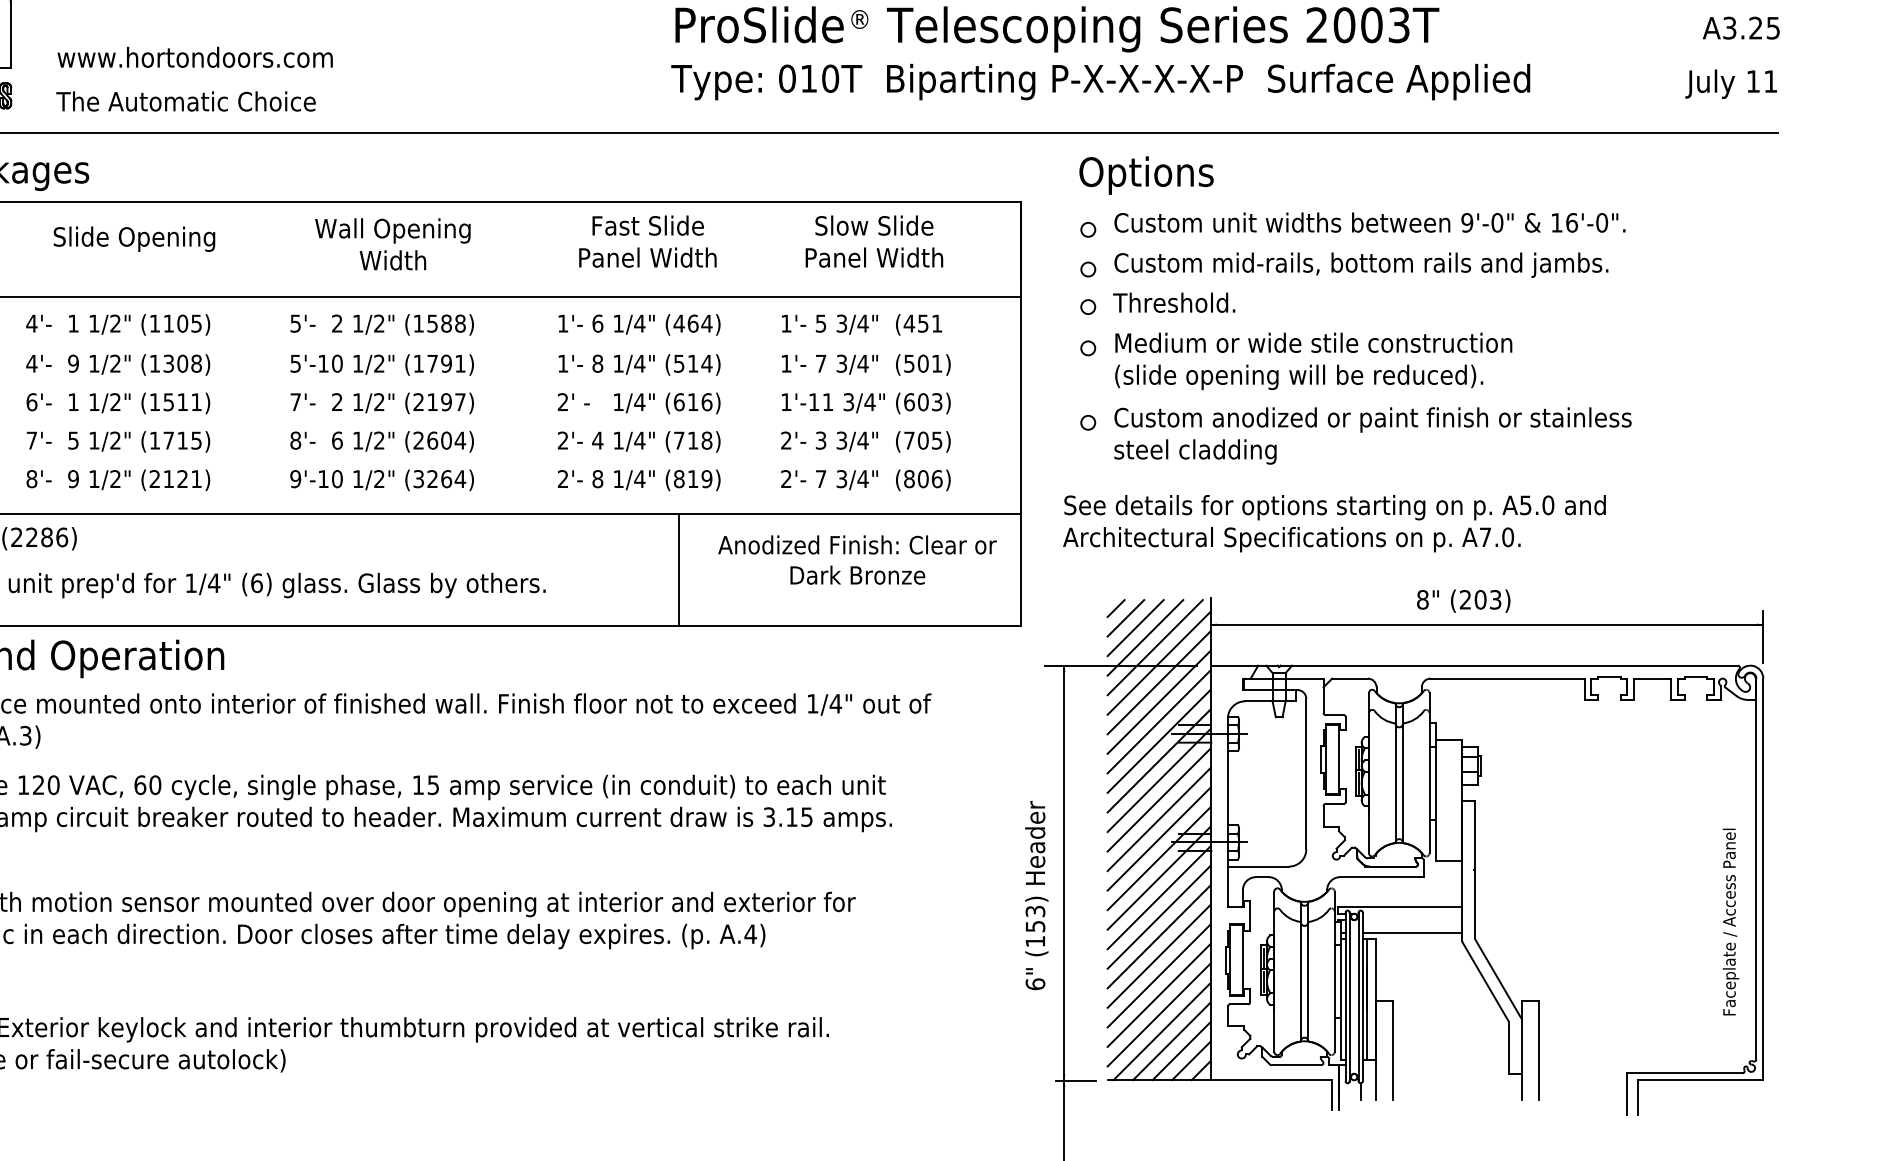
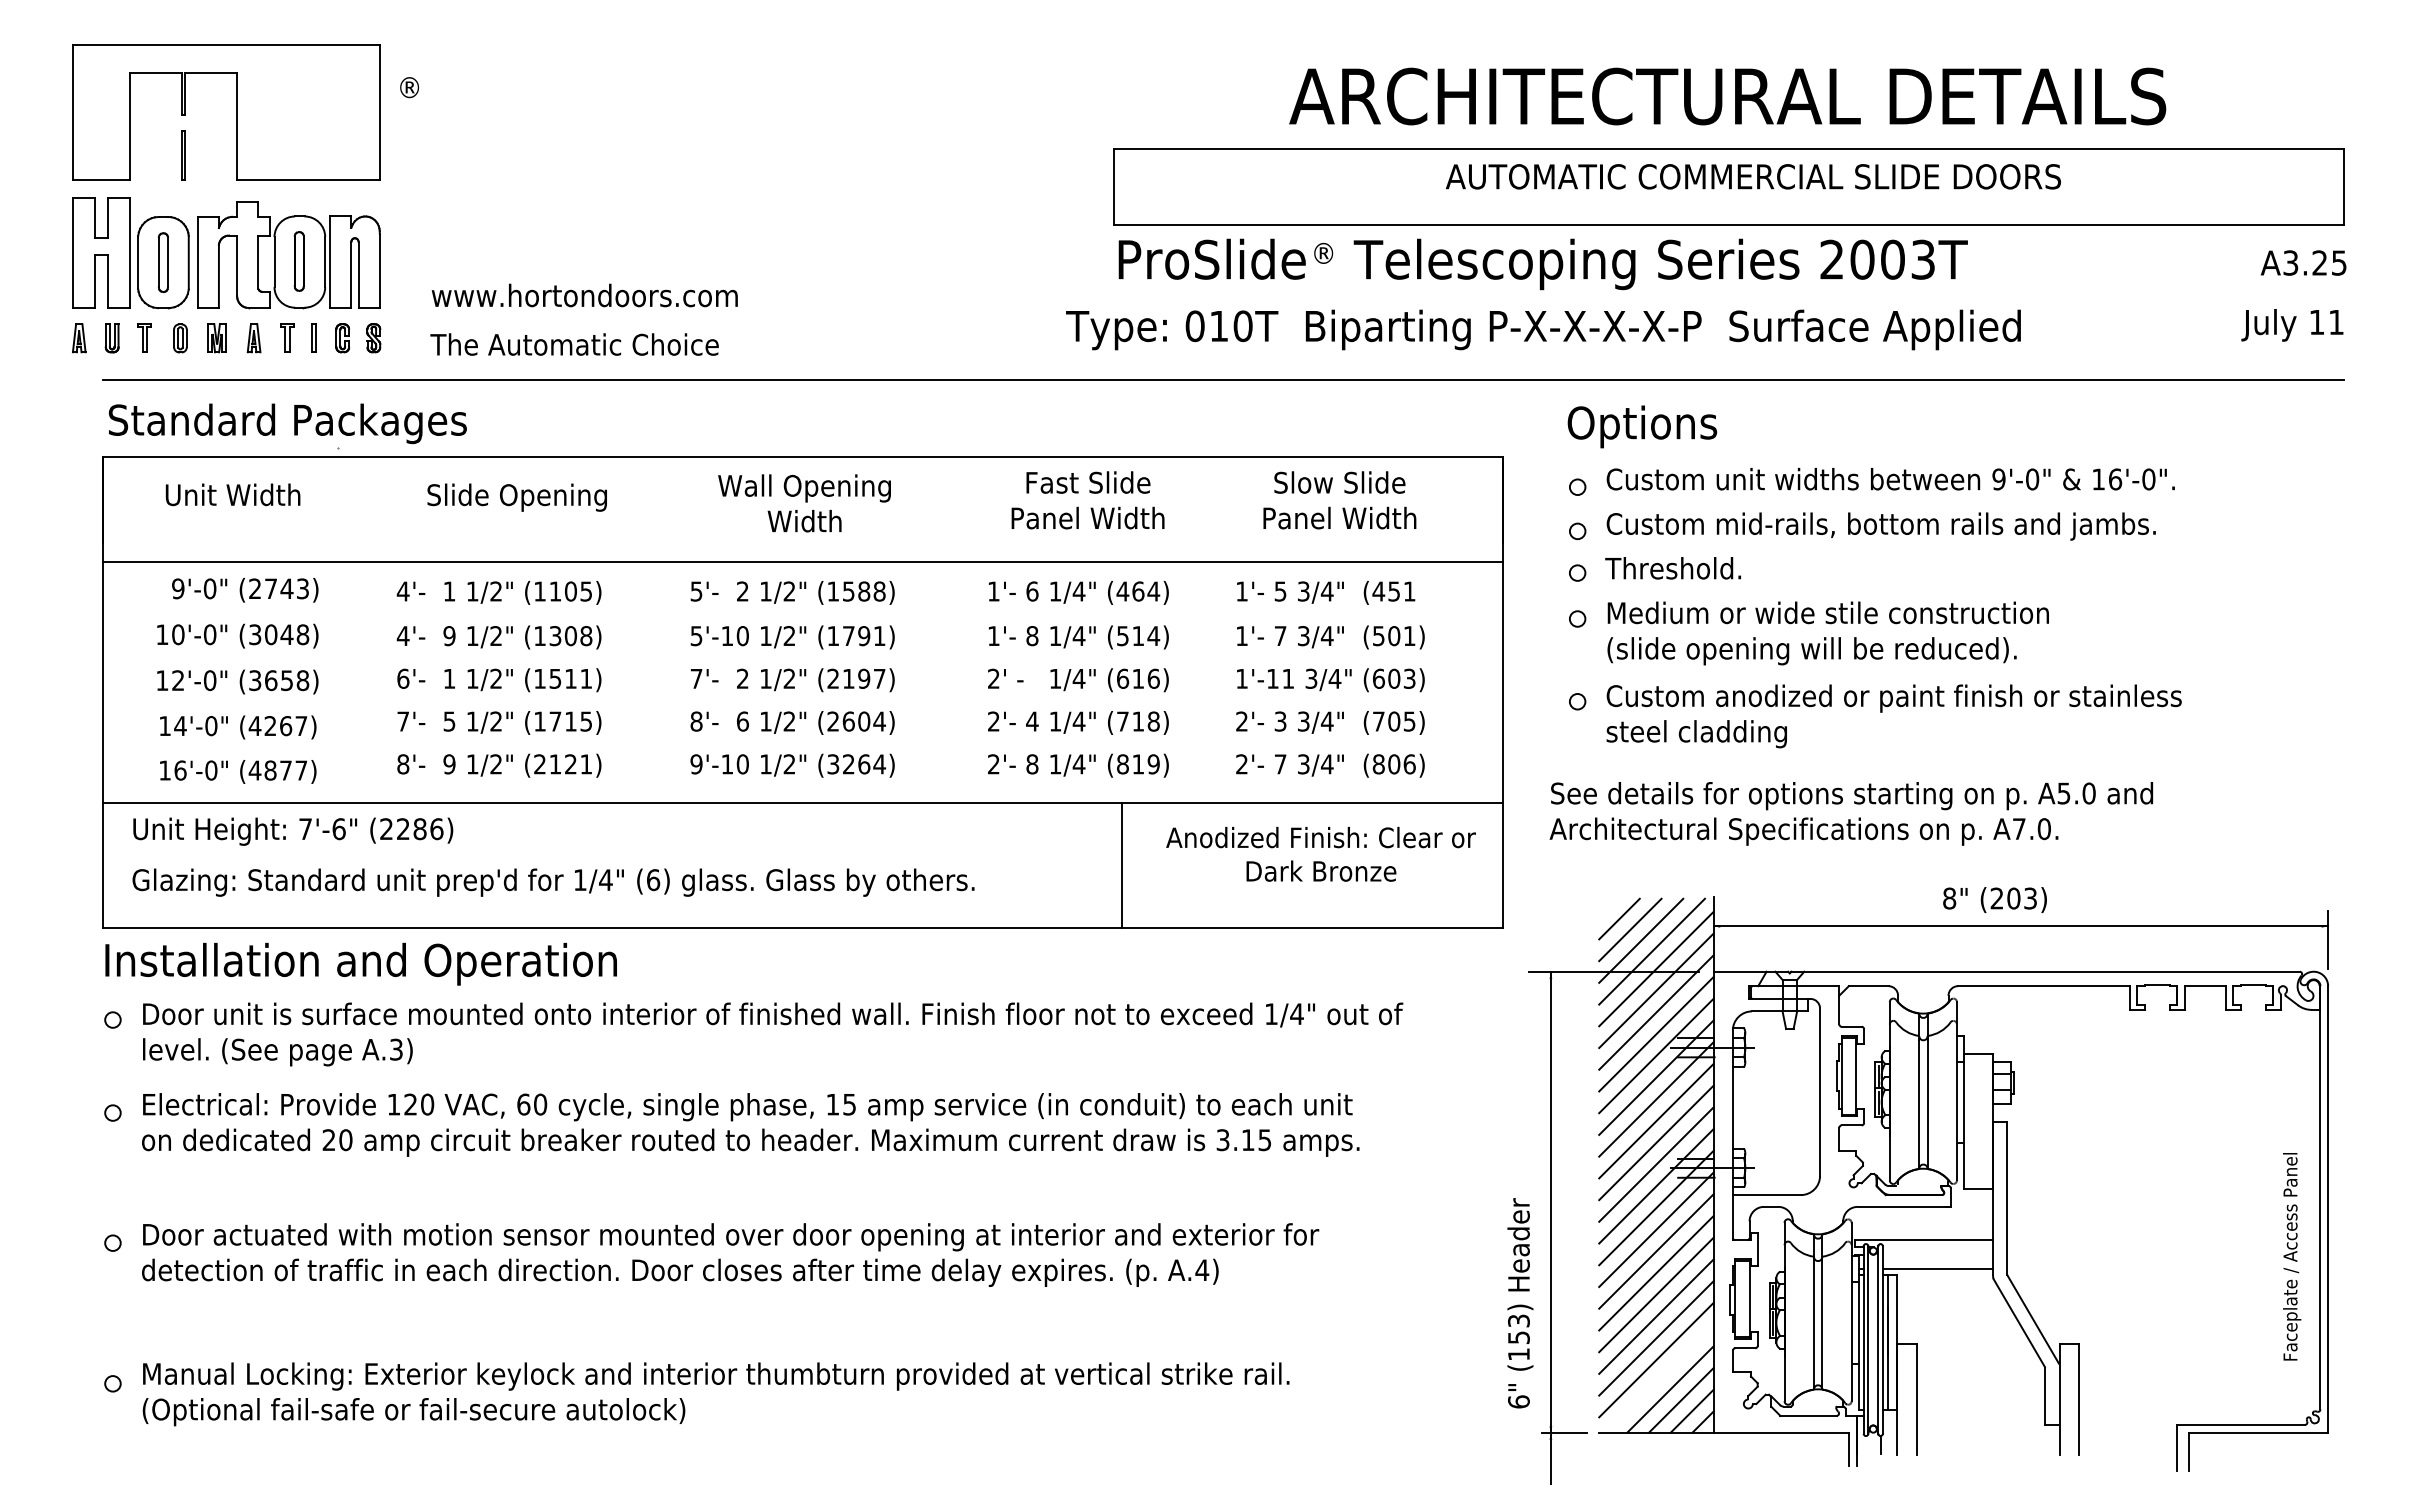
text: (1100, 81) -> (1543, 329), moved
line: (1116, 607) -> (1608, 907), removed
text: (1036, 895) -> (1520, 1303), moved
line: (1161, 1031) -> (1659, 1378), removed

